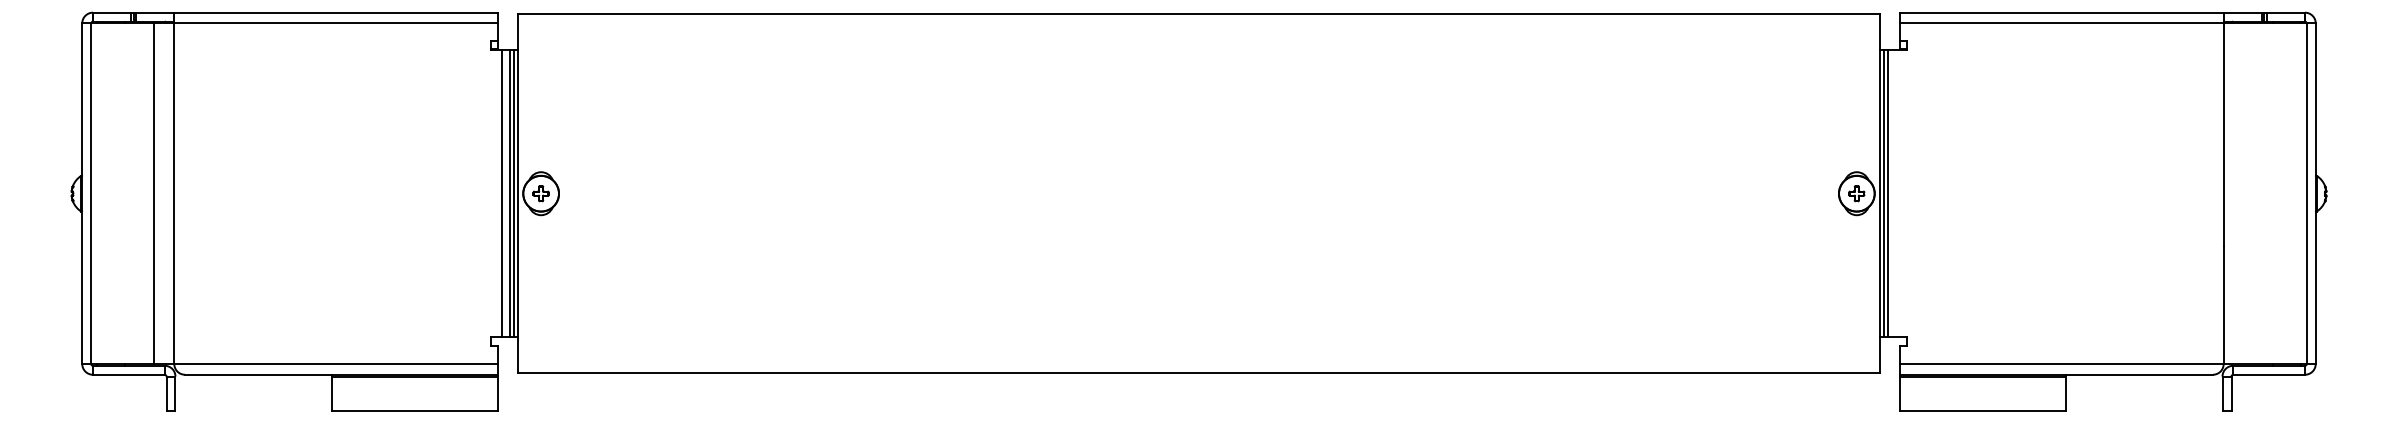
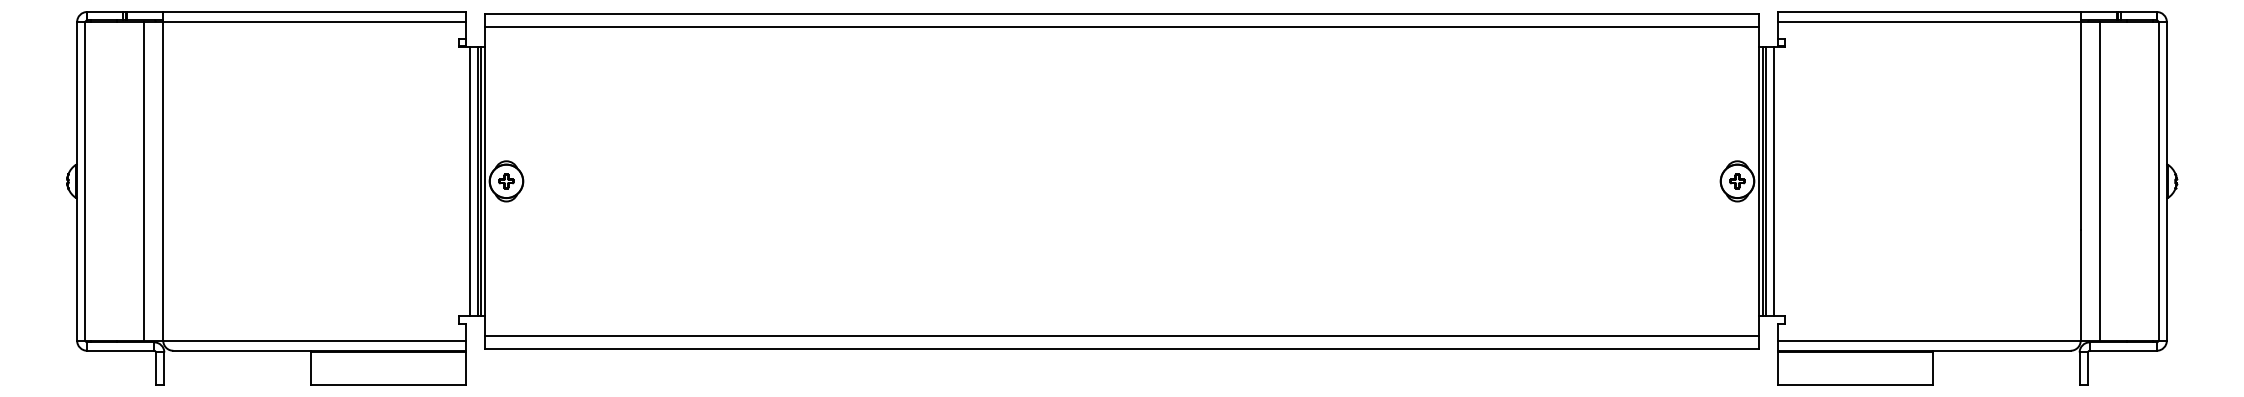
line: (1198, 29) -> (1121, 27), added
line: (1896, 193) -> (1774, 181), added
line: (2243, 193) -> (2099, 181), added
line: (1198, 358) -> (1121, 335), added

